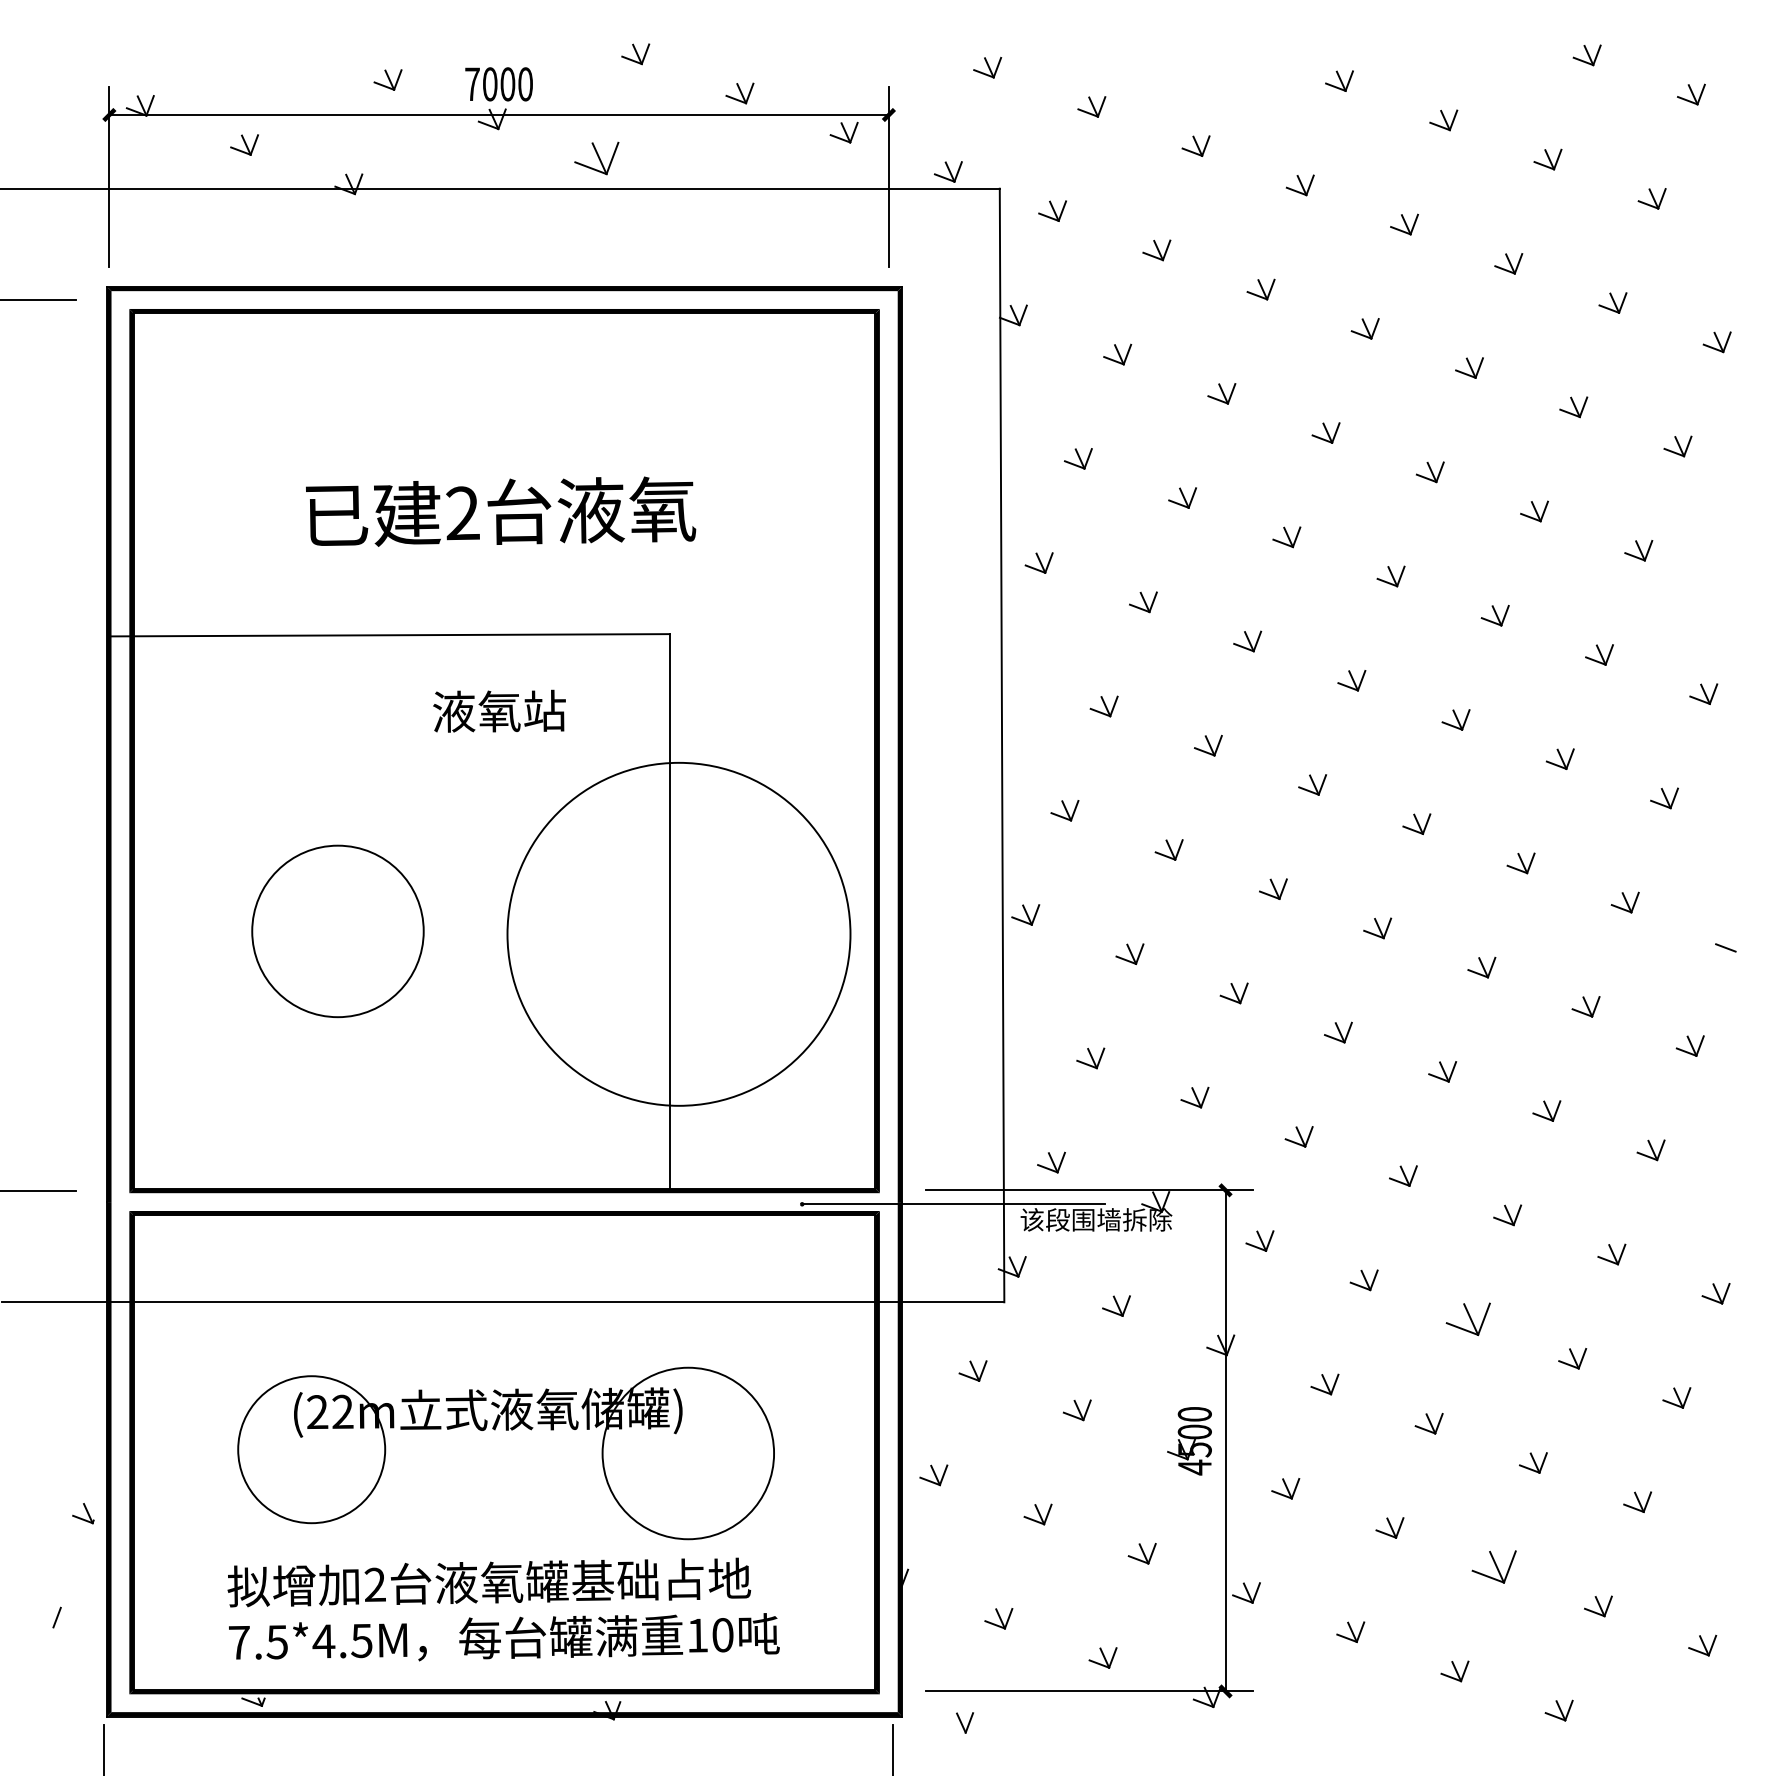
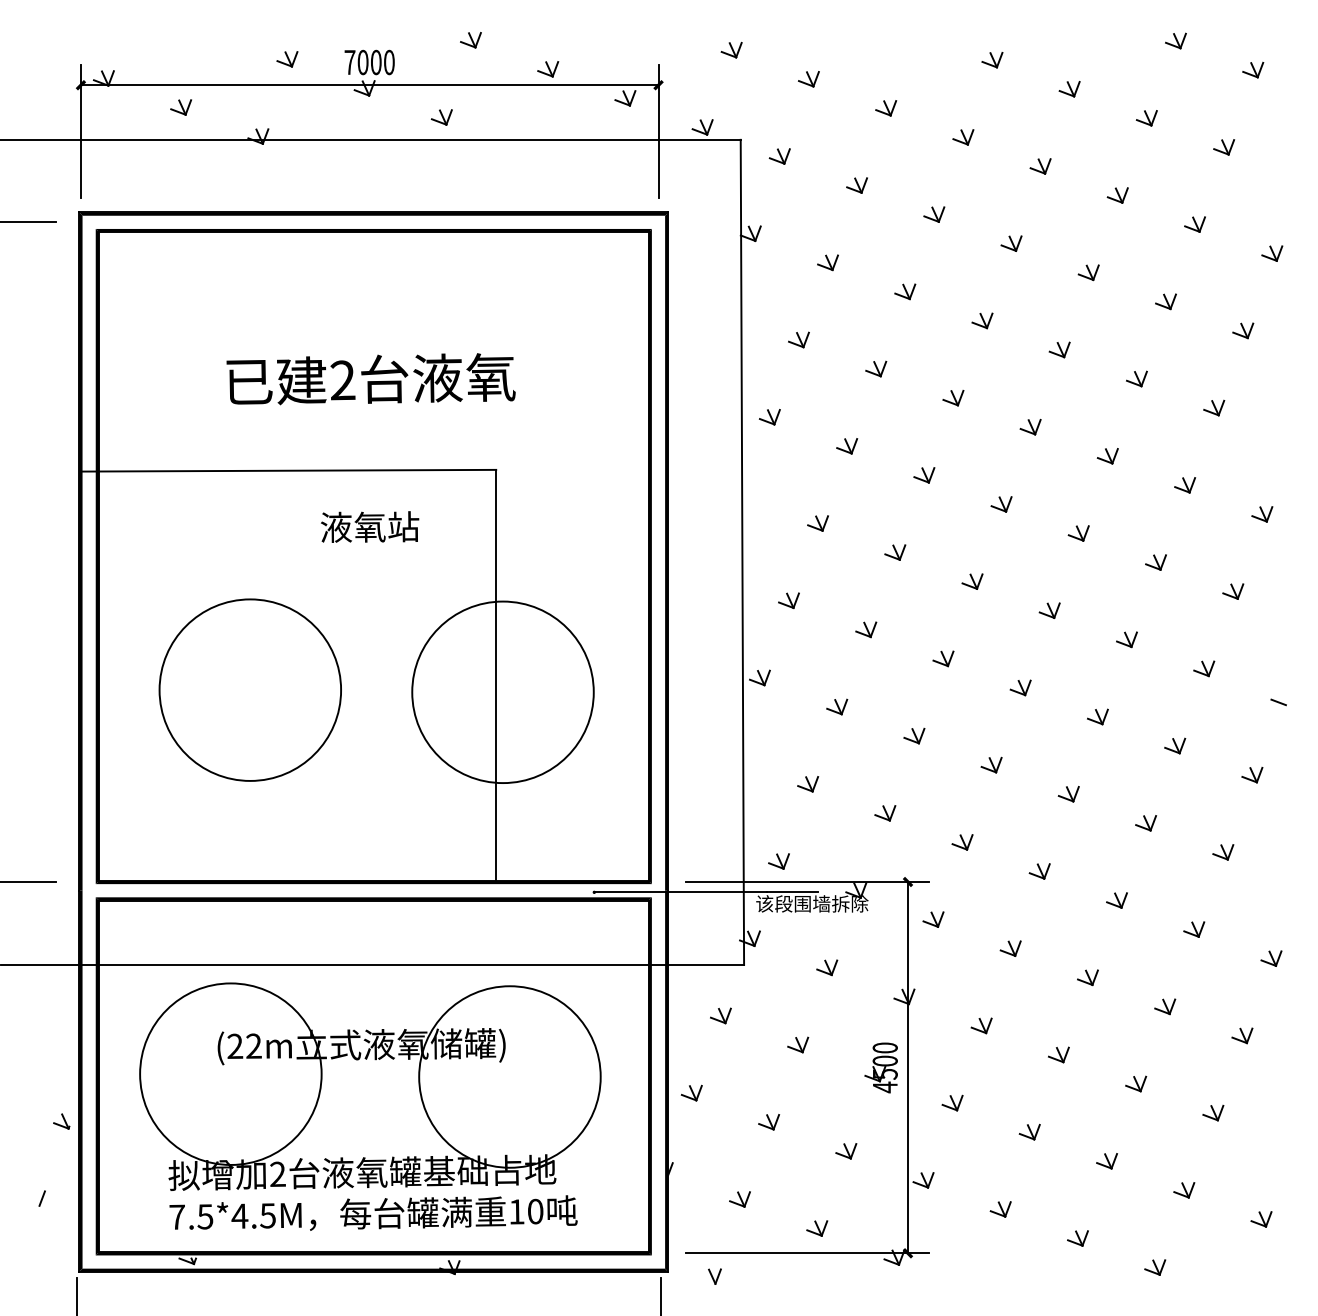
part: (595, 158) -> (441, 117), size x0.62
circle: (338, 930) -> (250, 689), size x1.43
circle: (678, 934) -> (502, 692), size x0.71
part: (1467, 1319) -> (1087, 977), size x0.62
circle: (311, 1448) -> (230, 1073), size x1.67
circle: (687, 1452) -> (509, 1076), size x1.43
part: (1493, 1567) -> (1106, 1161), size x0.62

